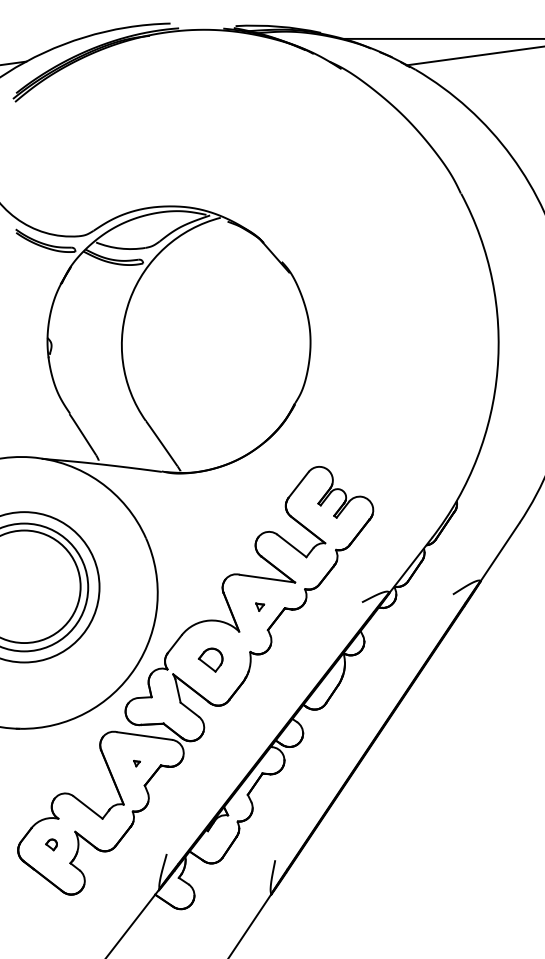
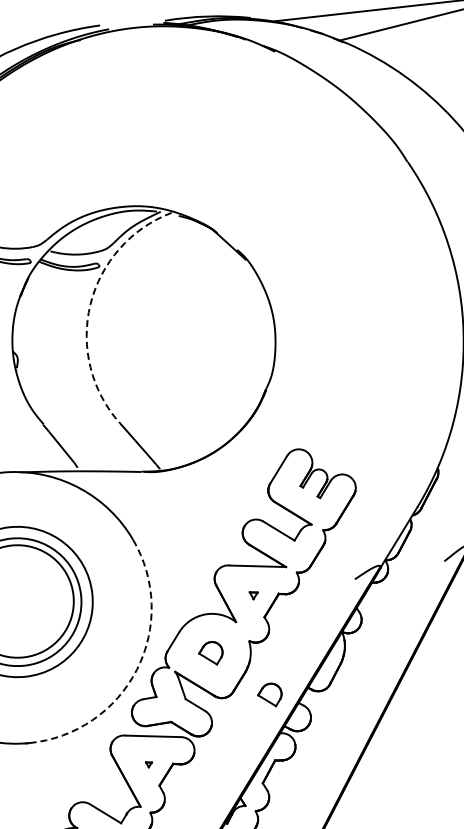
arc: (129, 299) -> (90, 304), solid -> dashed
arc: (135, 667) -> (136, 669), solid -> dashed
part: (264, 707) -> (269, 694), added

